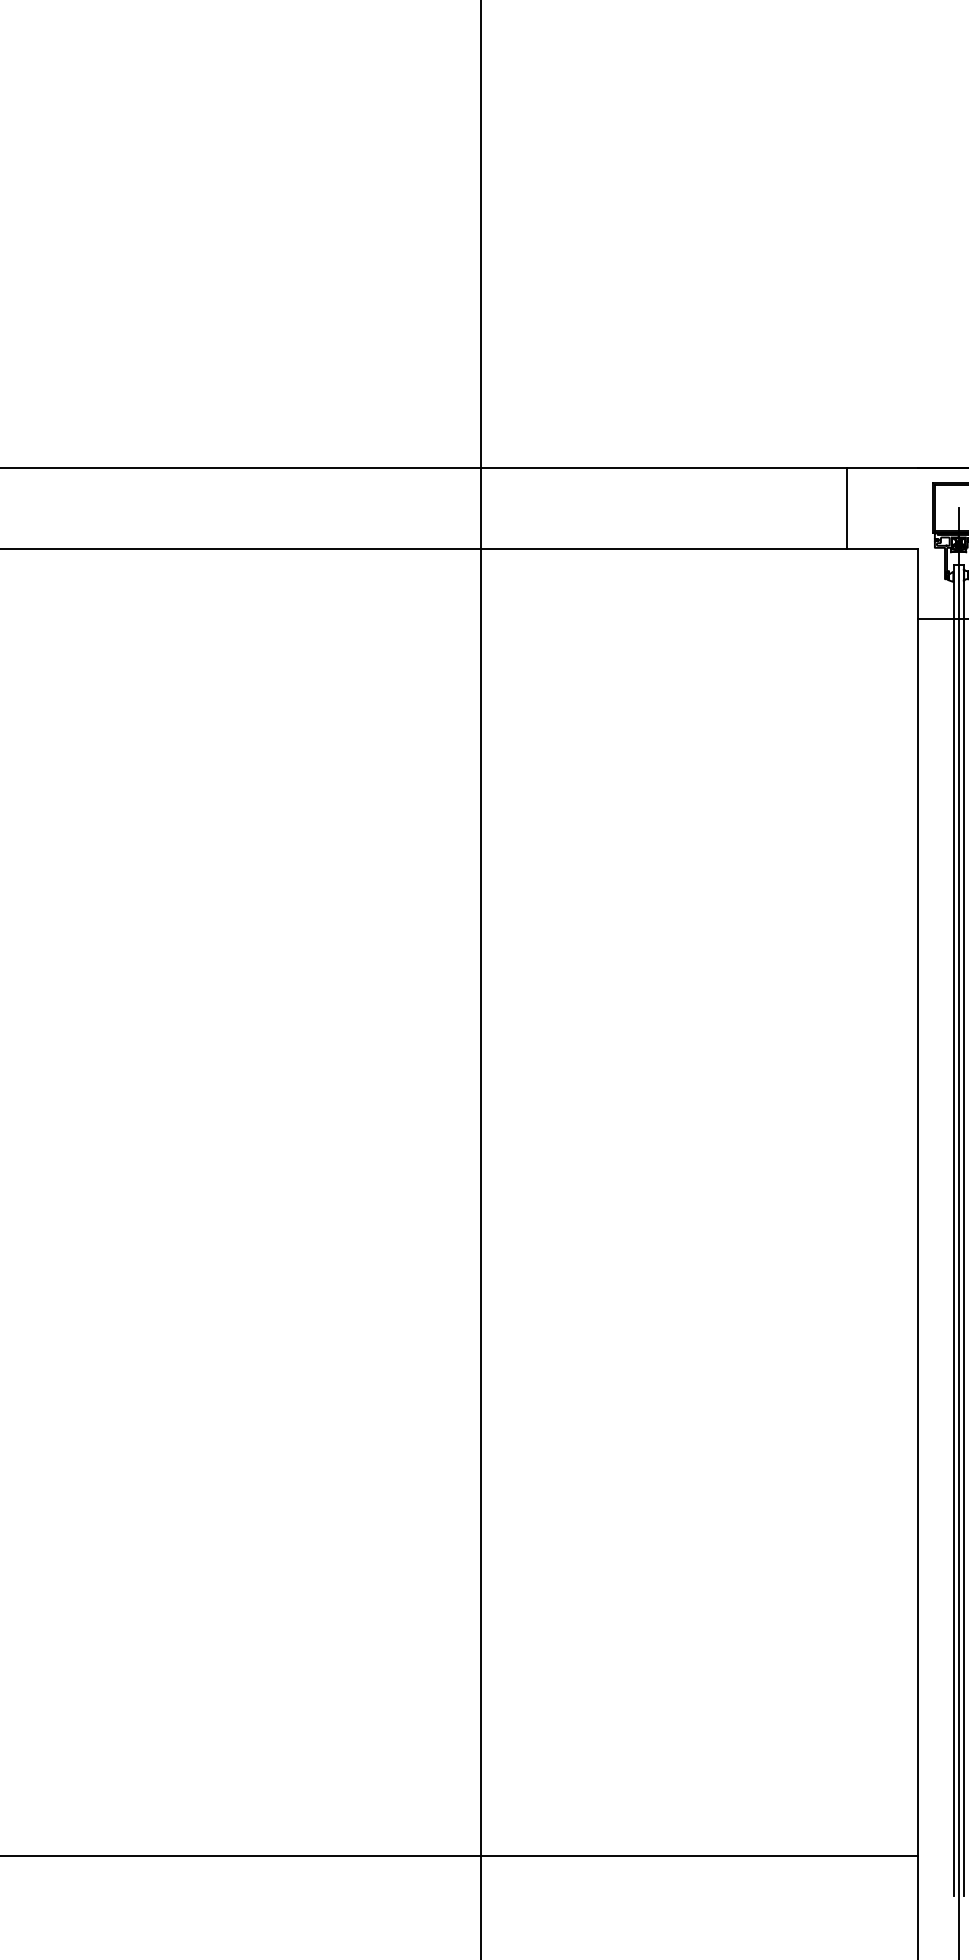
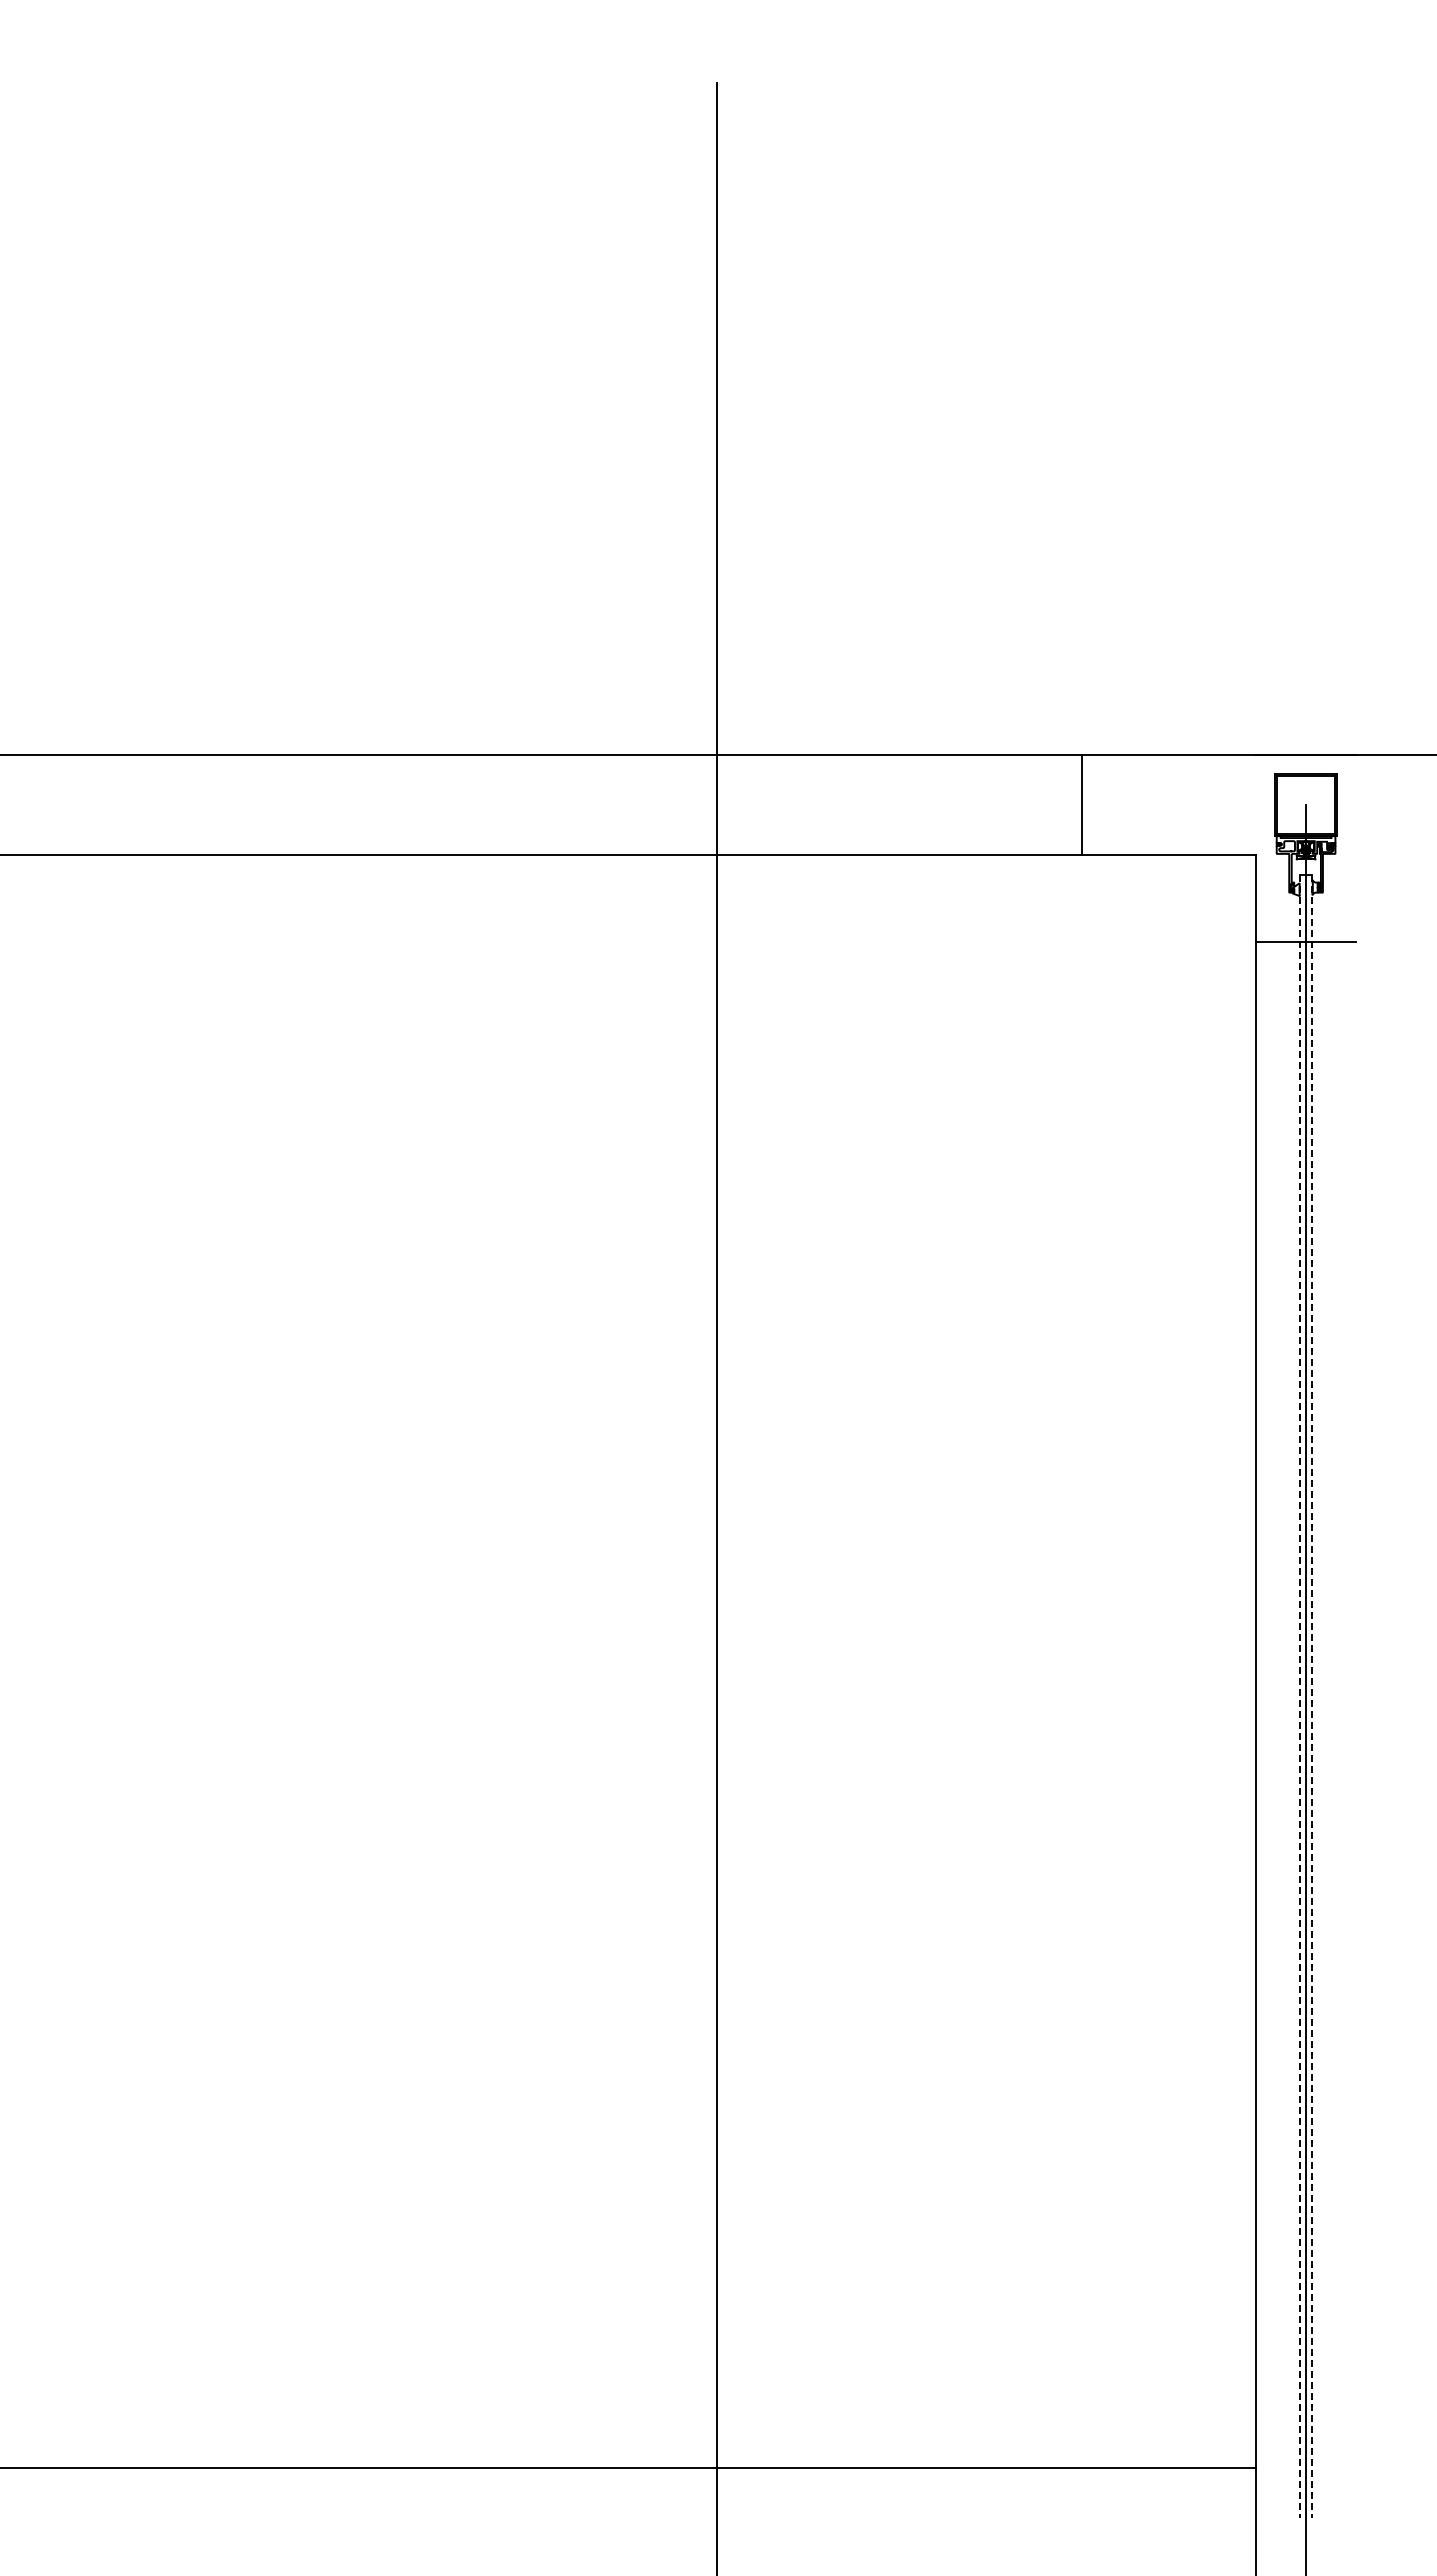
line: (847, 507) -> (1081, 804), moved
line: (953, 1230) -> (1299, 1696), solid -> dashed
line: (963, 1230) -> (1312, 1696), solid -> dashed

